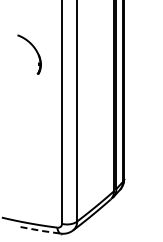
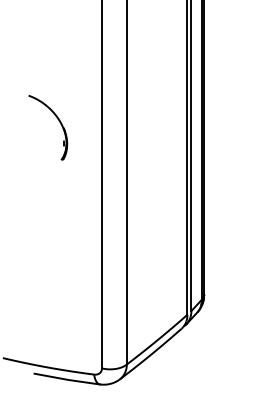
part: (35, 51) -> (58, 122), moved
line: (41, 230) -> (68, 379), dashed -> solid

